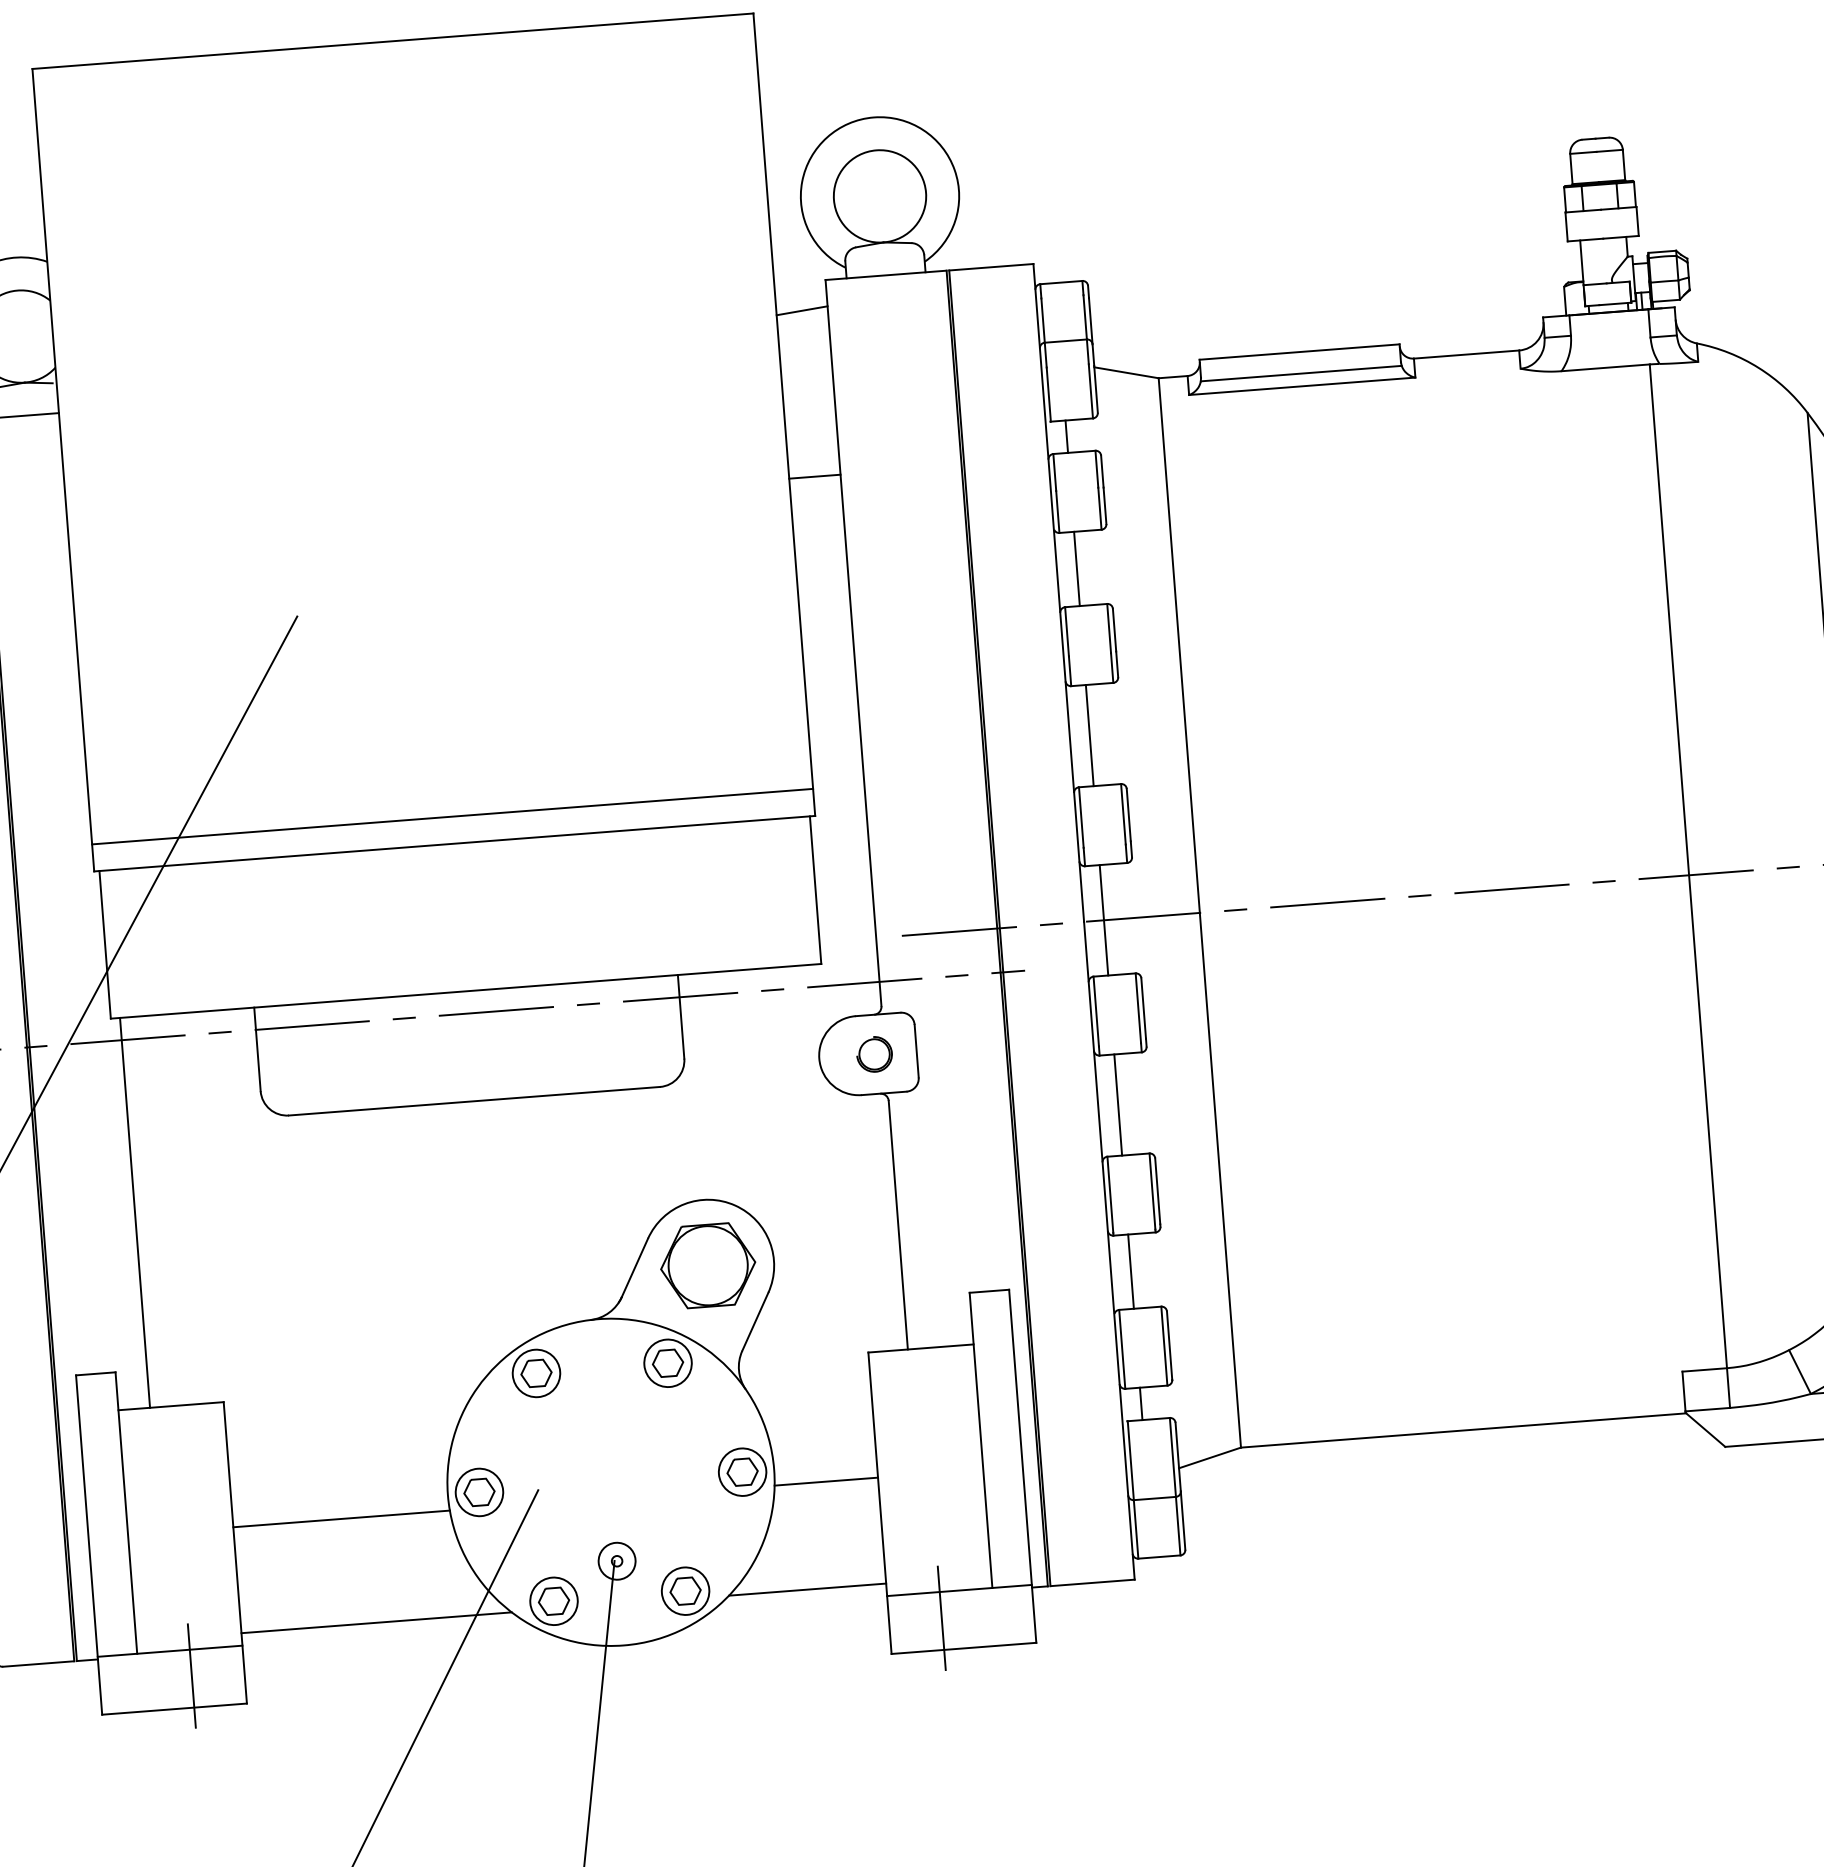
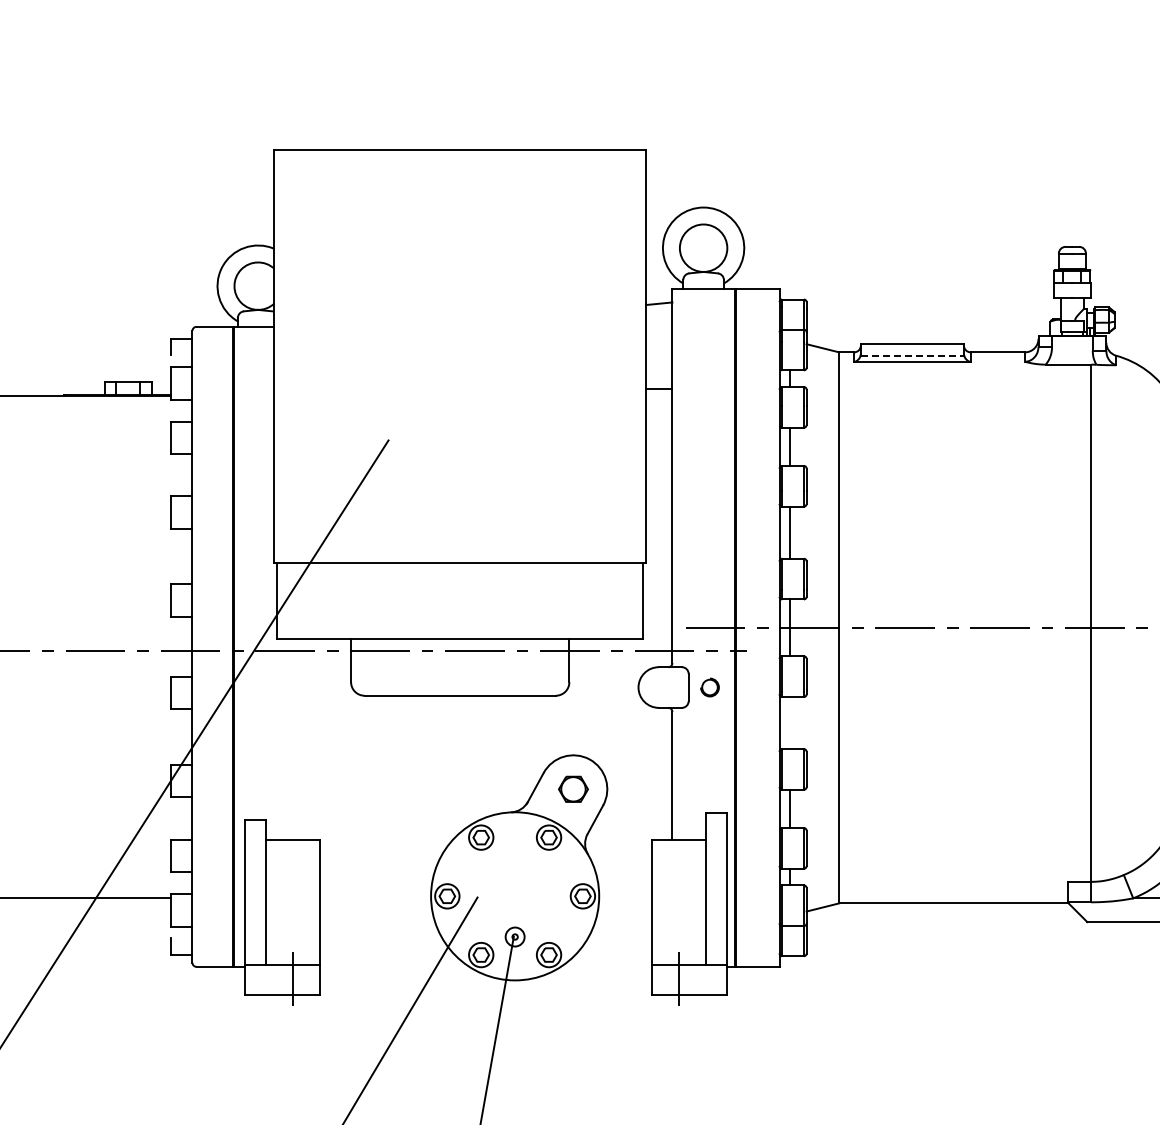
line: (1301, 373) -> (912, 355), solid -> dashed
line: (451, 817) -> (459, 549), removed
part: (873, 1054) -> (709, 687), moved
line: (1117, 1105) -> (789, 723), removed
line: (134, 1212) -> (281, 739), removed
part: (708, 1266) -> (573, 789), size x0.6
line: (826, 1481) -> (625, 904), removed
line: (341, 1519) -> (375, 904), removed
line: (807, 1590) -> (611, 959), removed
line: (376, 1623) -> (389, 959), removed

